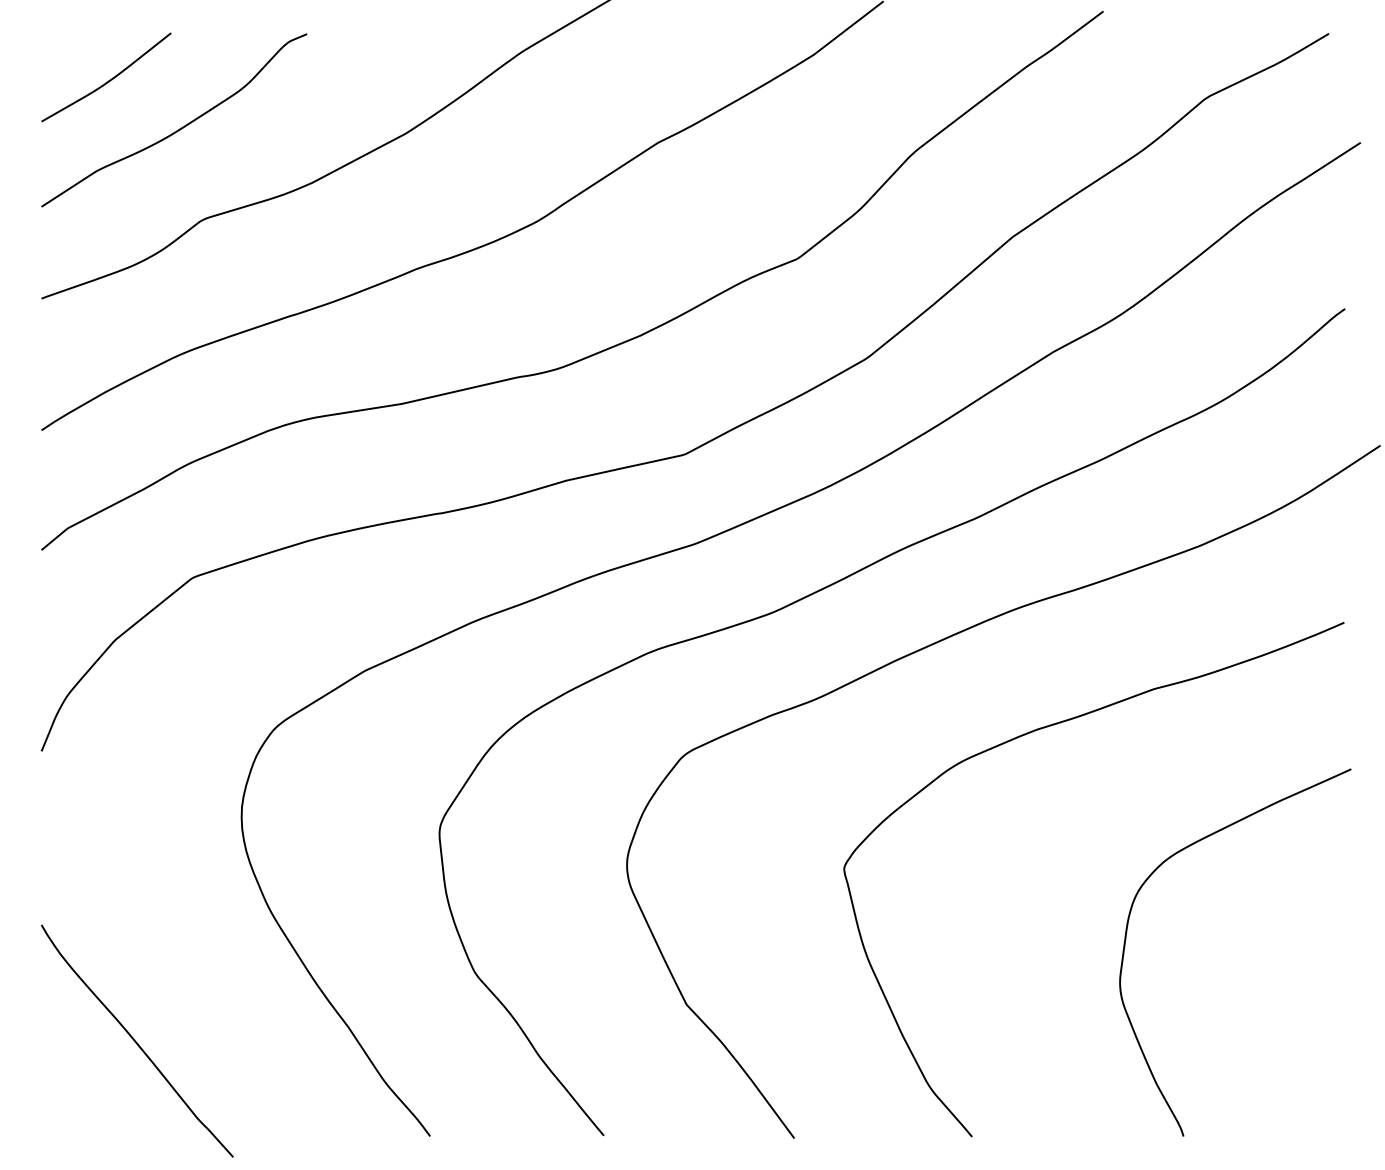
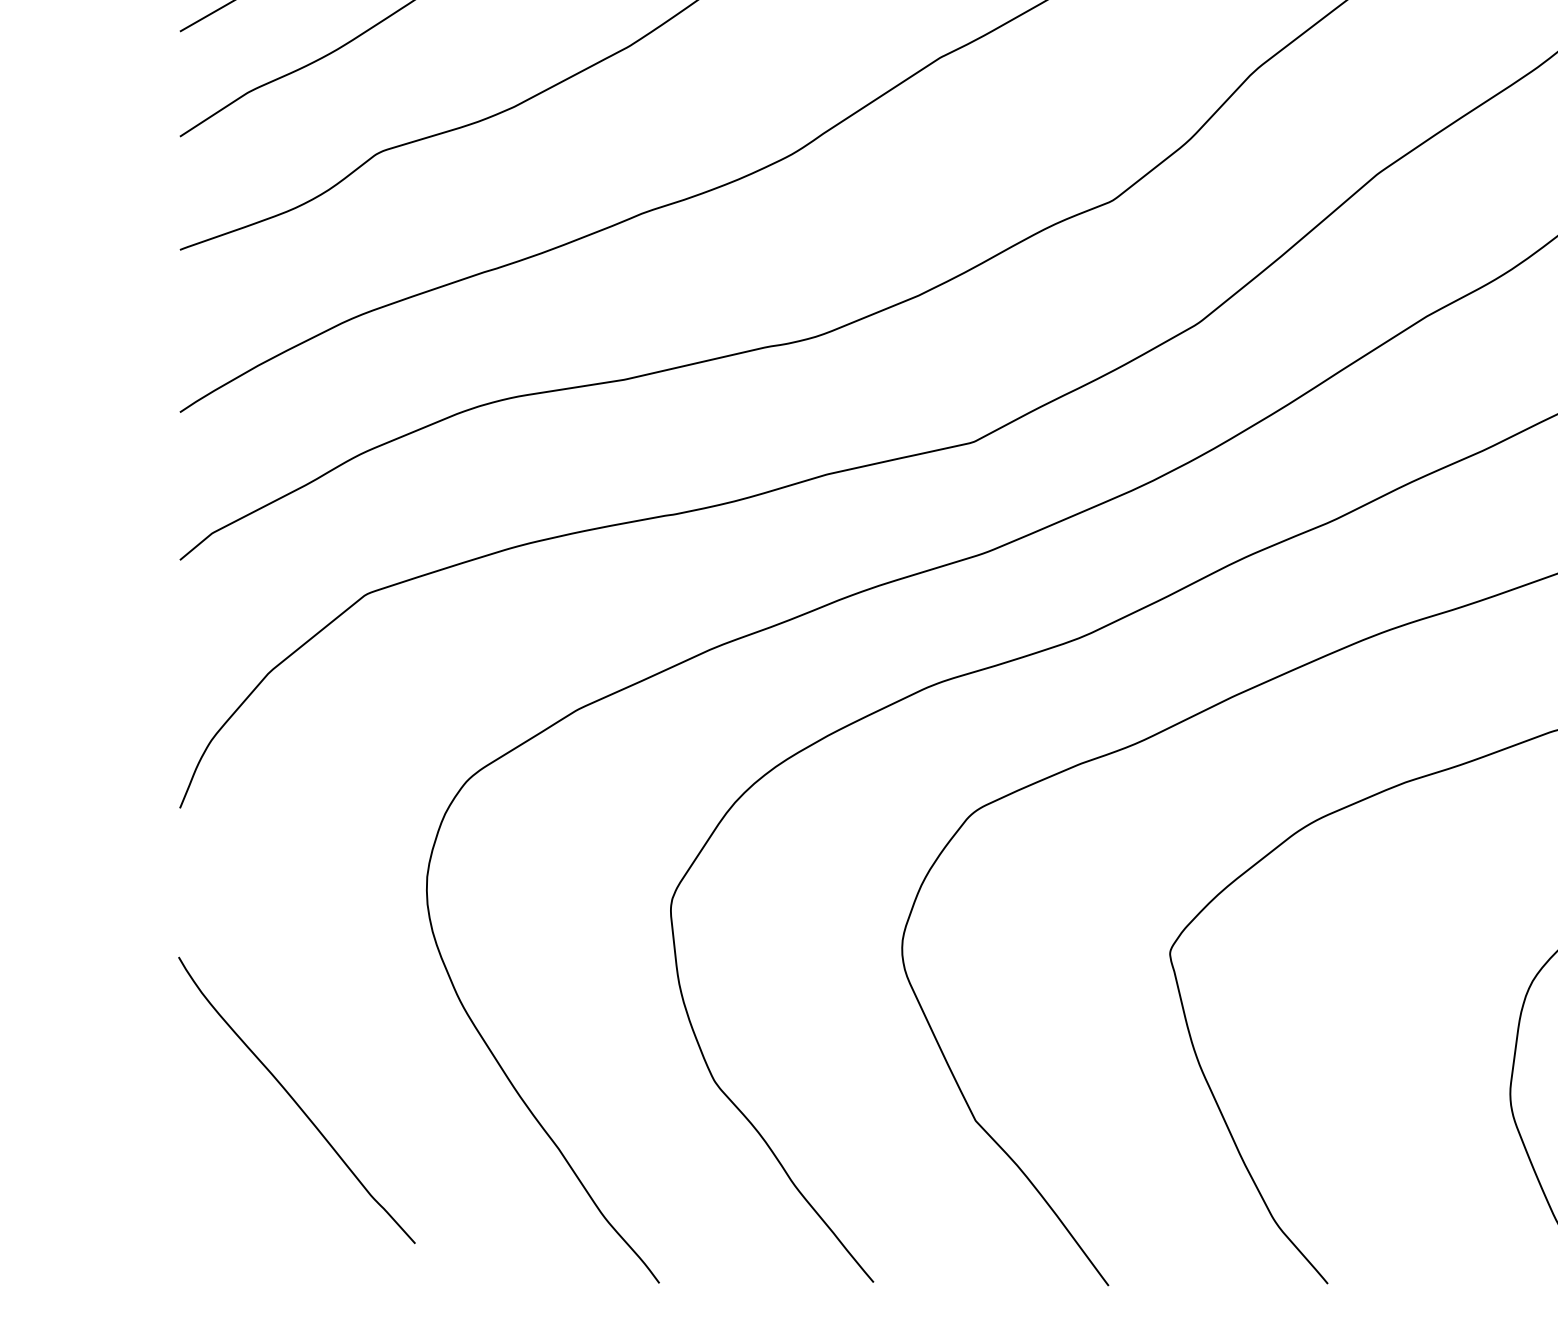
curve: (136, 1041) -> (295, 1100), moved

